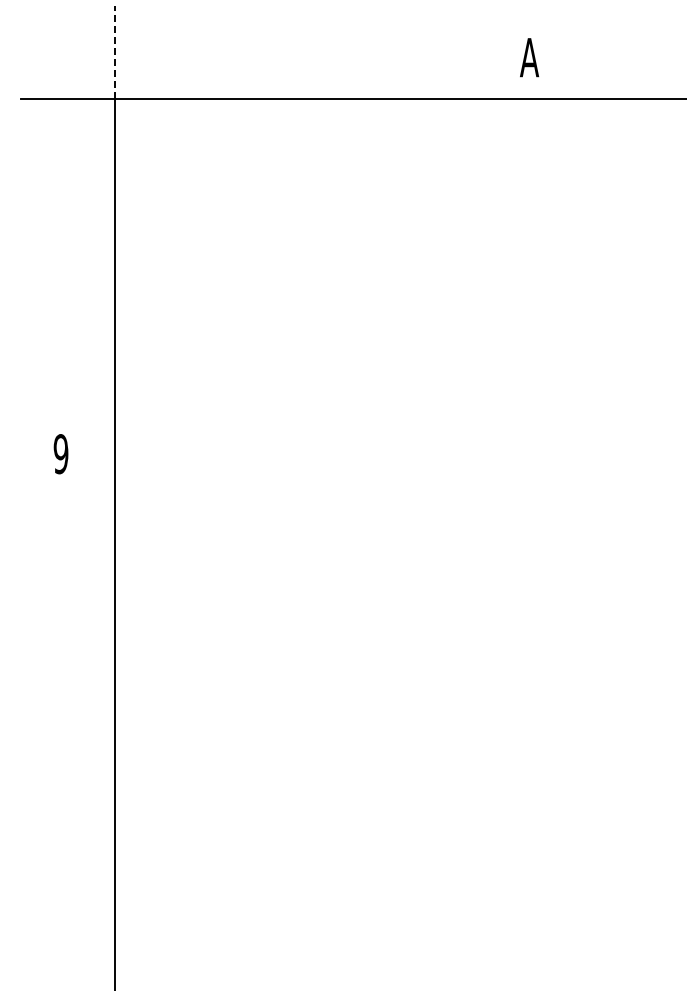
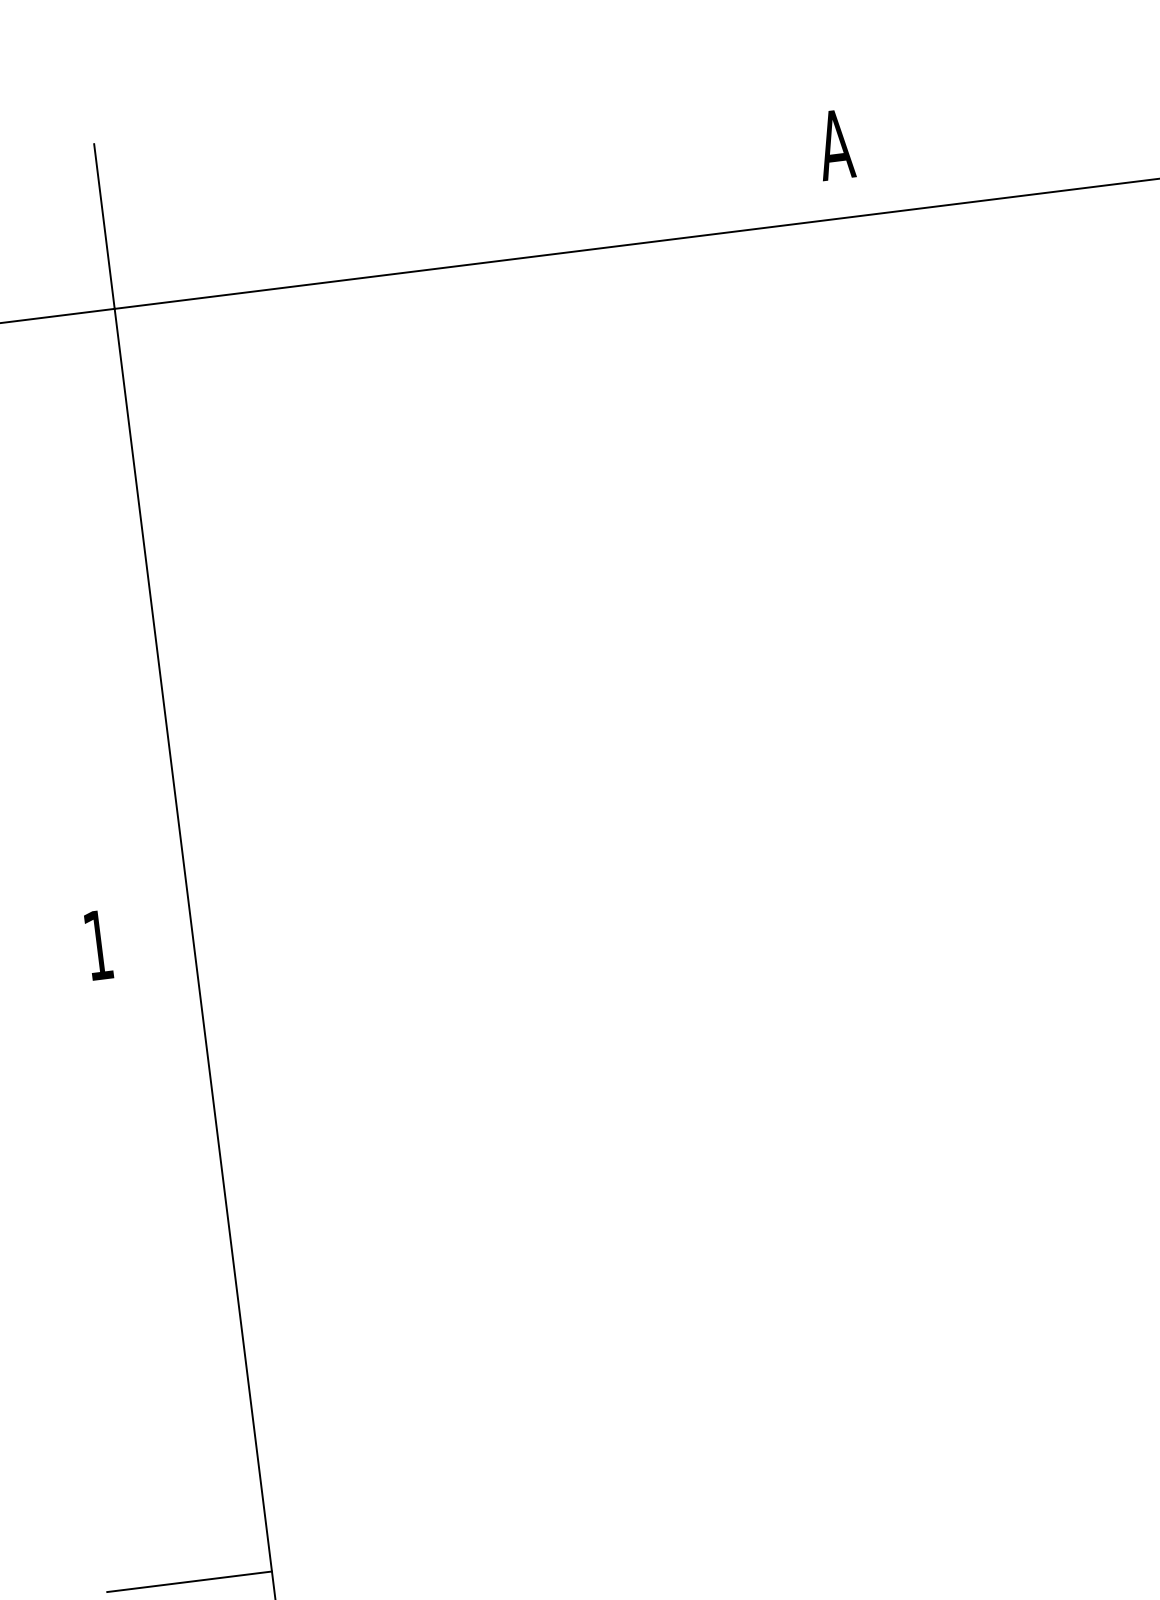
line: (114, 52) -> (104, 226), dashed -> solid
text: (60, 454) -> (97, 946), 9 -> 1
line: (67, 816) -> (188, 1581), added

